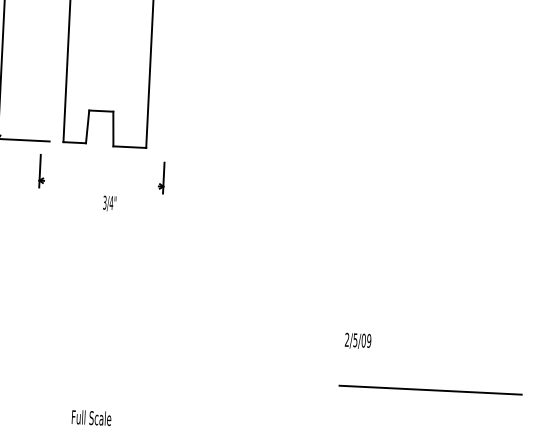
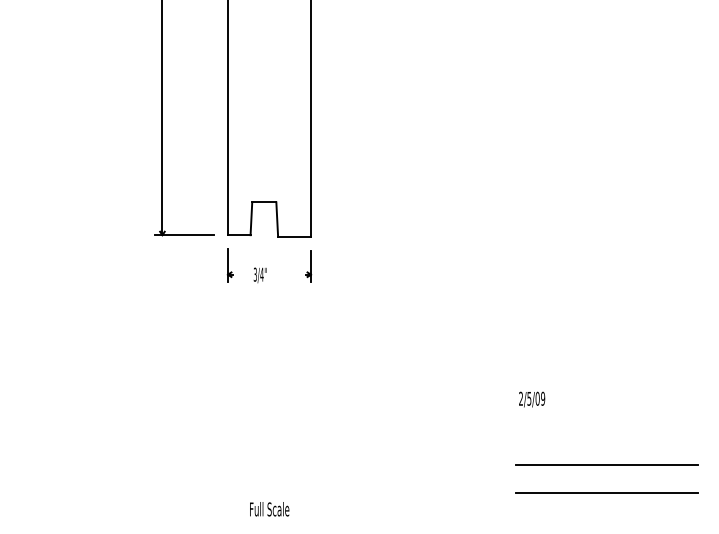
part: (41, 171) -> (229, 265), moved
part: (161, 178) -> (308, 266), moved
text: (108, 203) -> (259, 275), moved
text: (358, 341) -> (532, 399), moved
line: (428, 417) -> (606, 492), added

